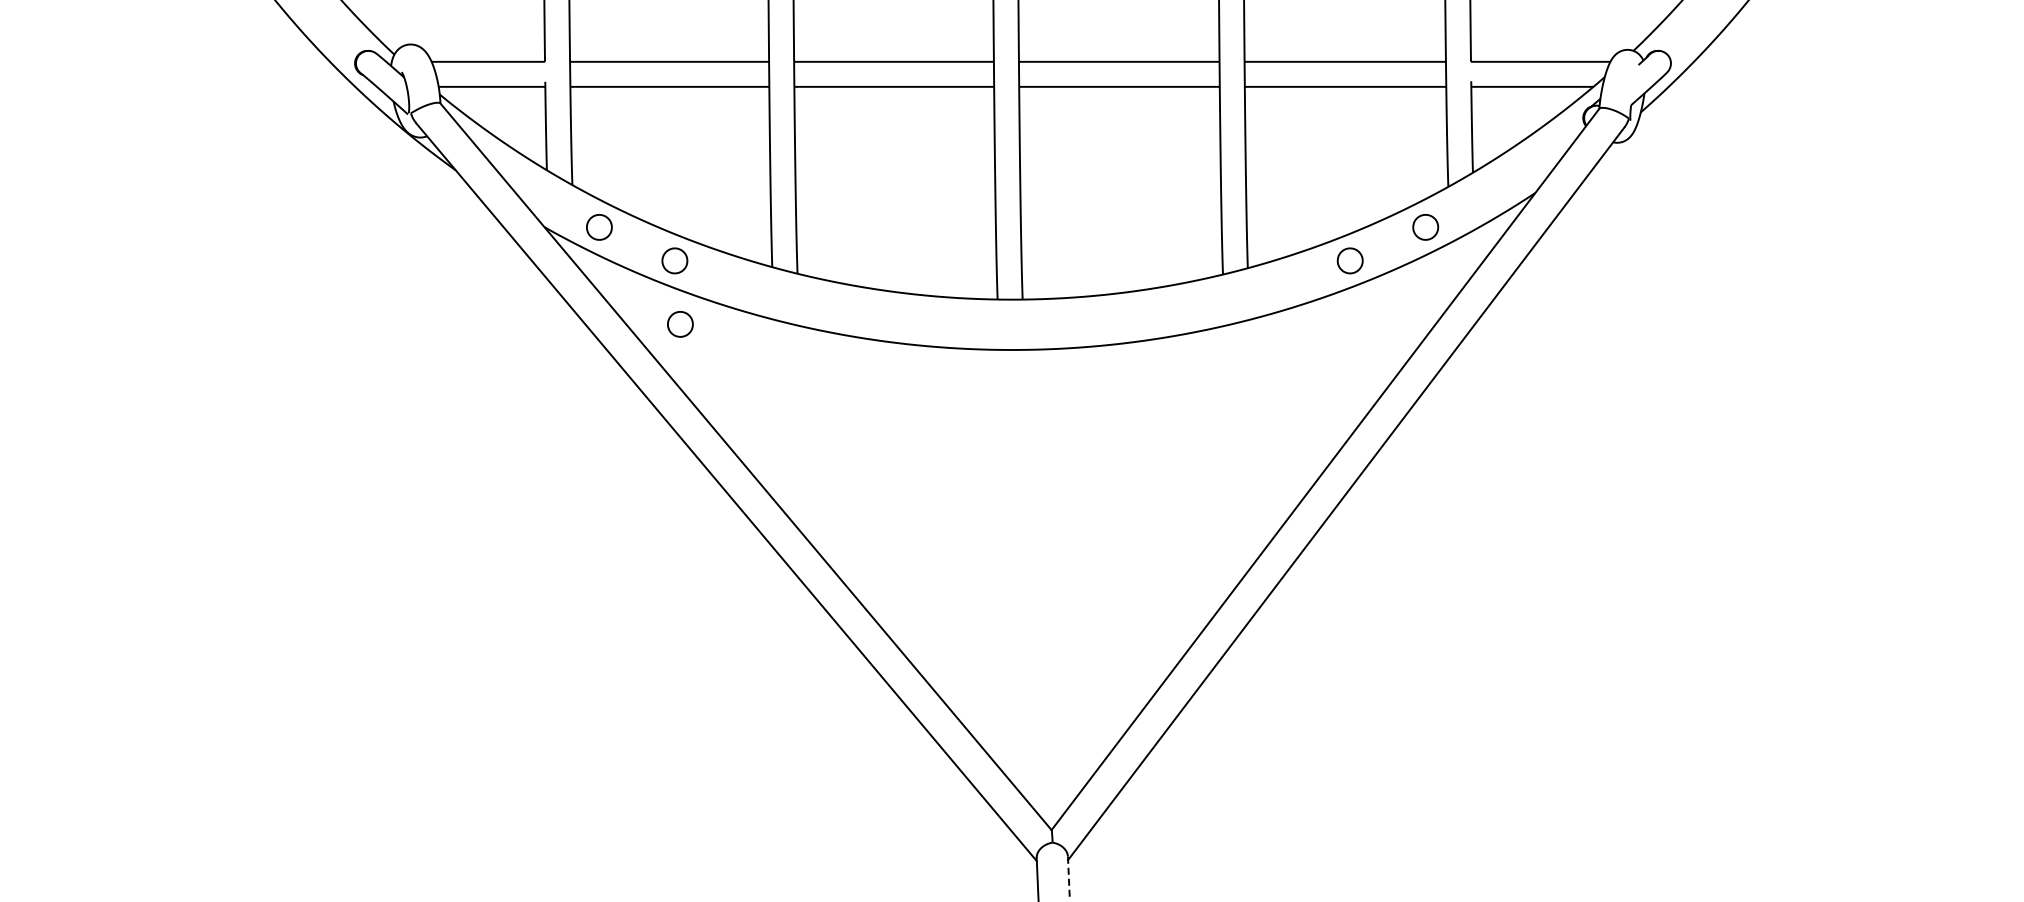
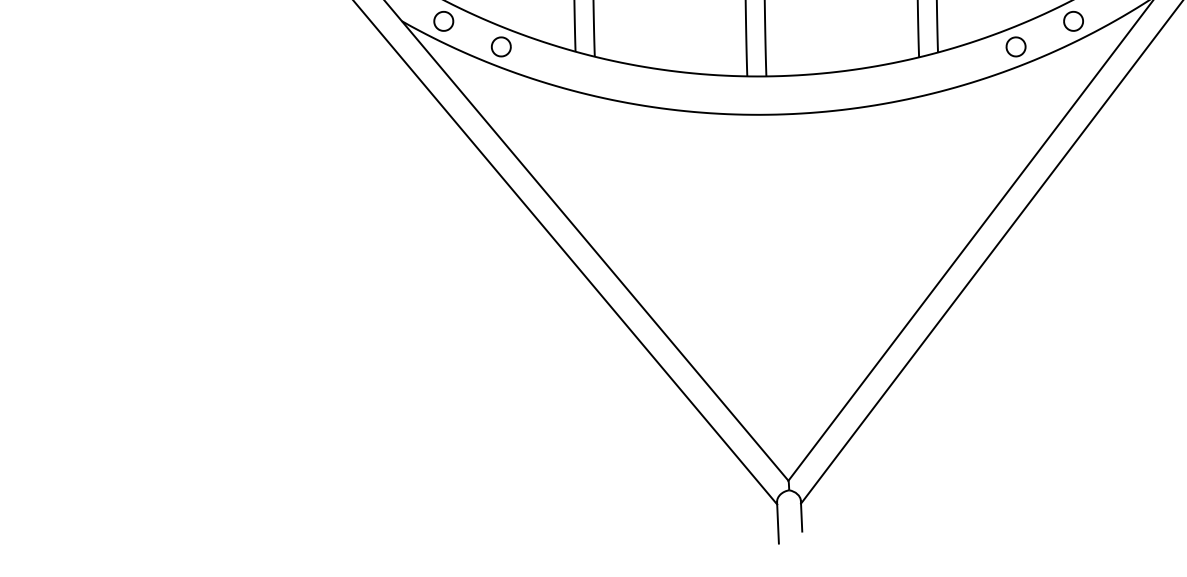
part: (680, 324) -> (505, 95), removed
line: (1068, 876) -> (801, 516), dashed -> solid

